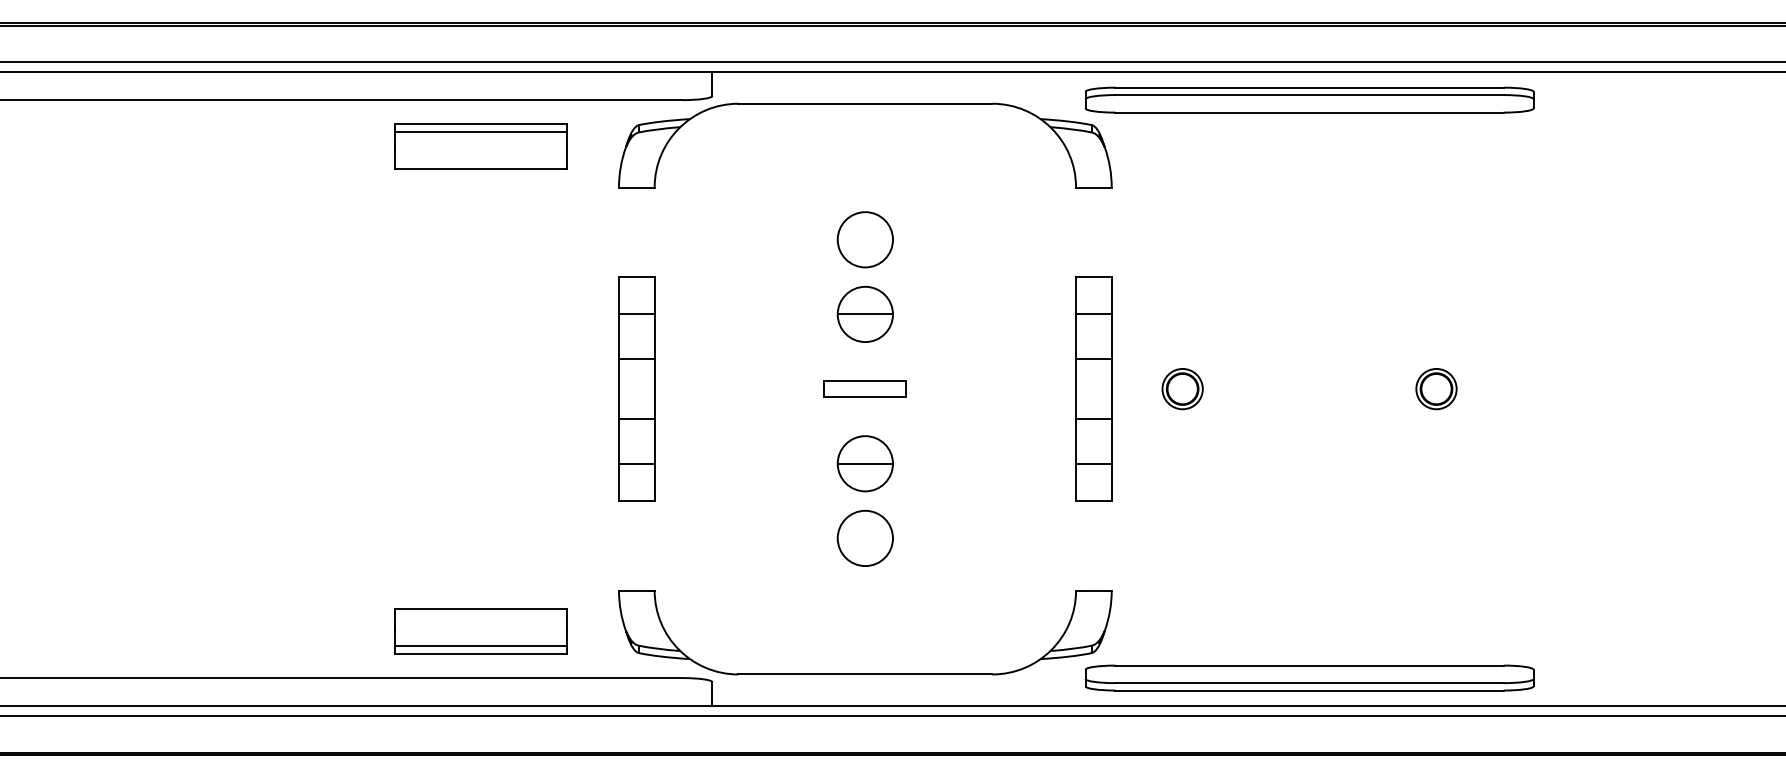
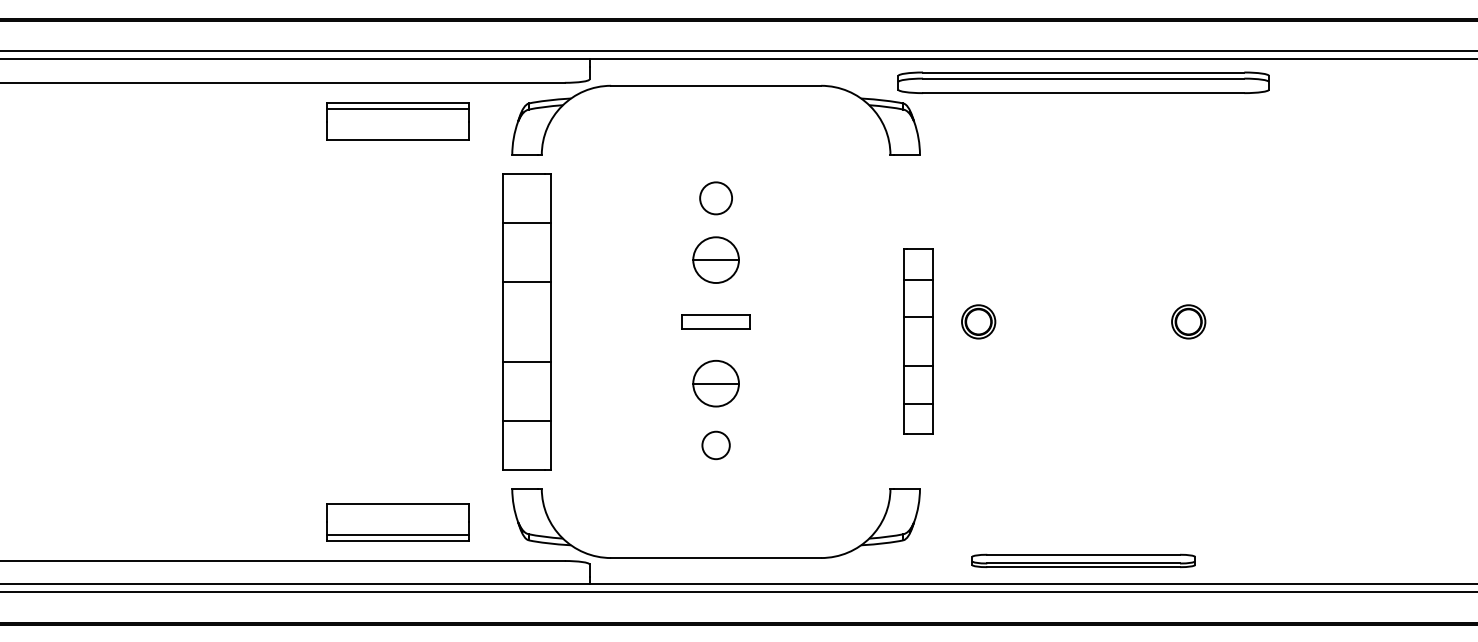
circle: (864, 239) -> (715, 198), size x0.7
part: (636, 388) -> (526, 321), size x1.6
part: (1093, 388) -> (918, 341), moved
circle: (864, 538) -> (715, 445), size x0.6
part: (1309, 677) -> (1083, 560), size x0.6

